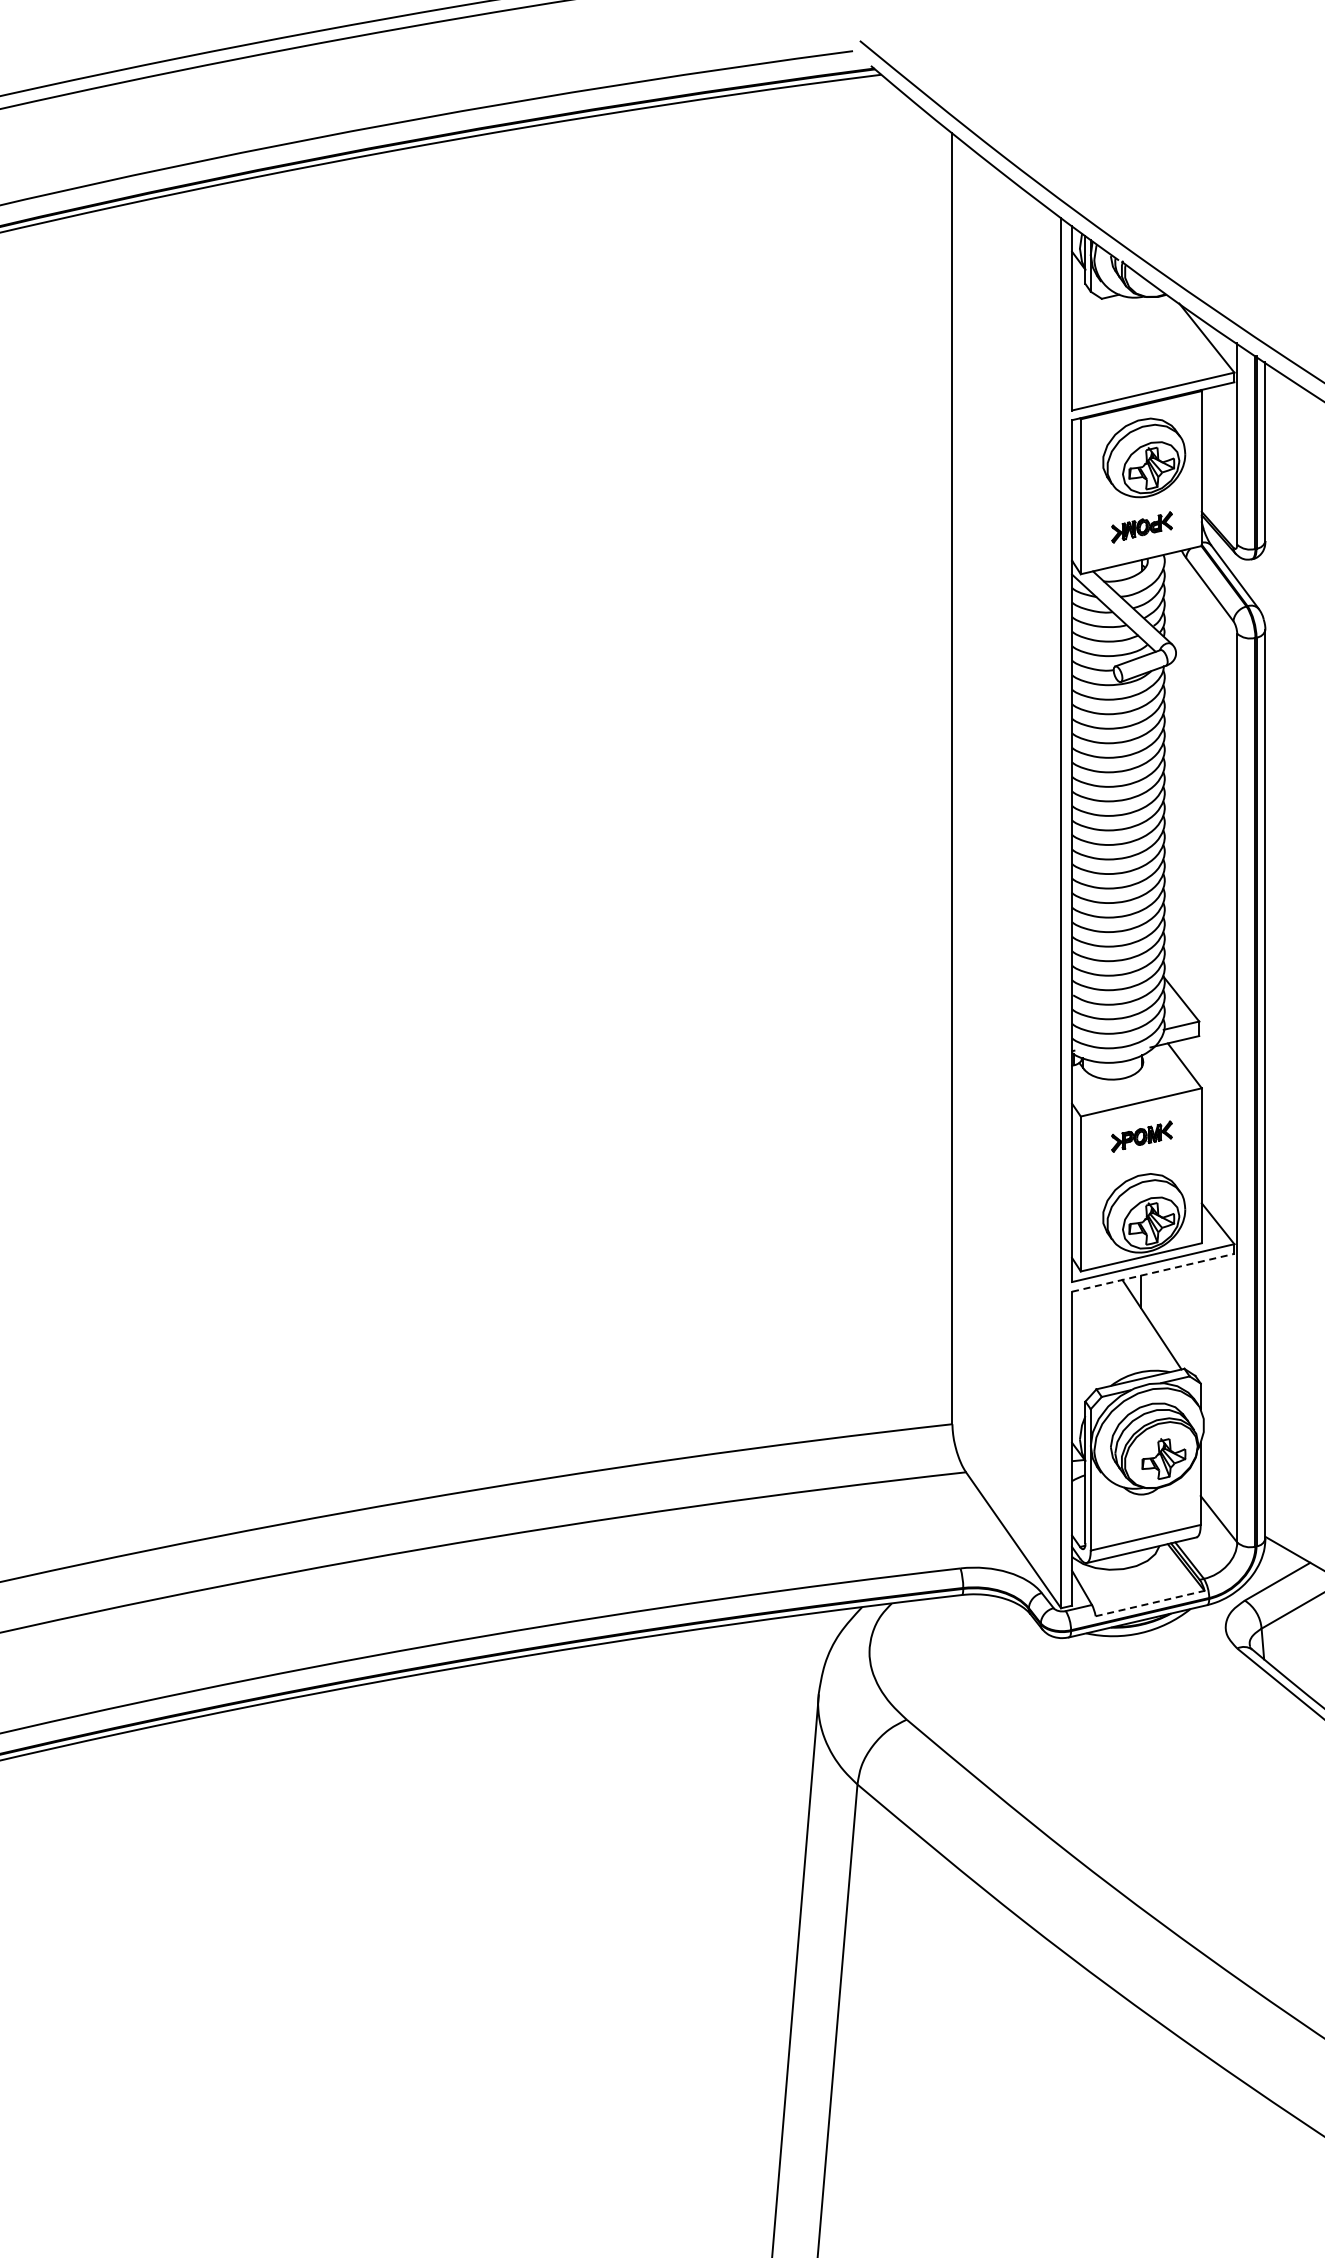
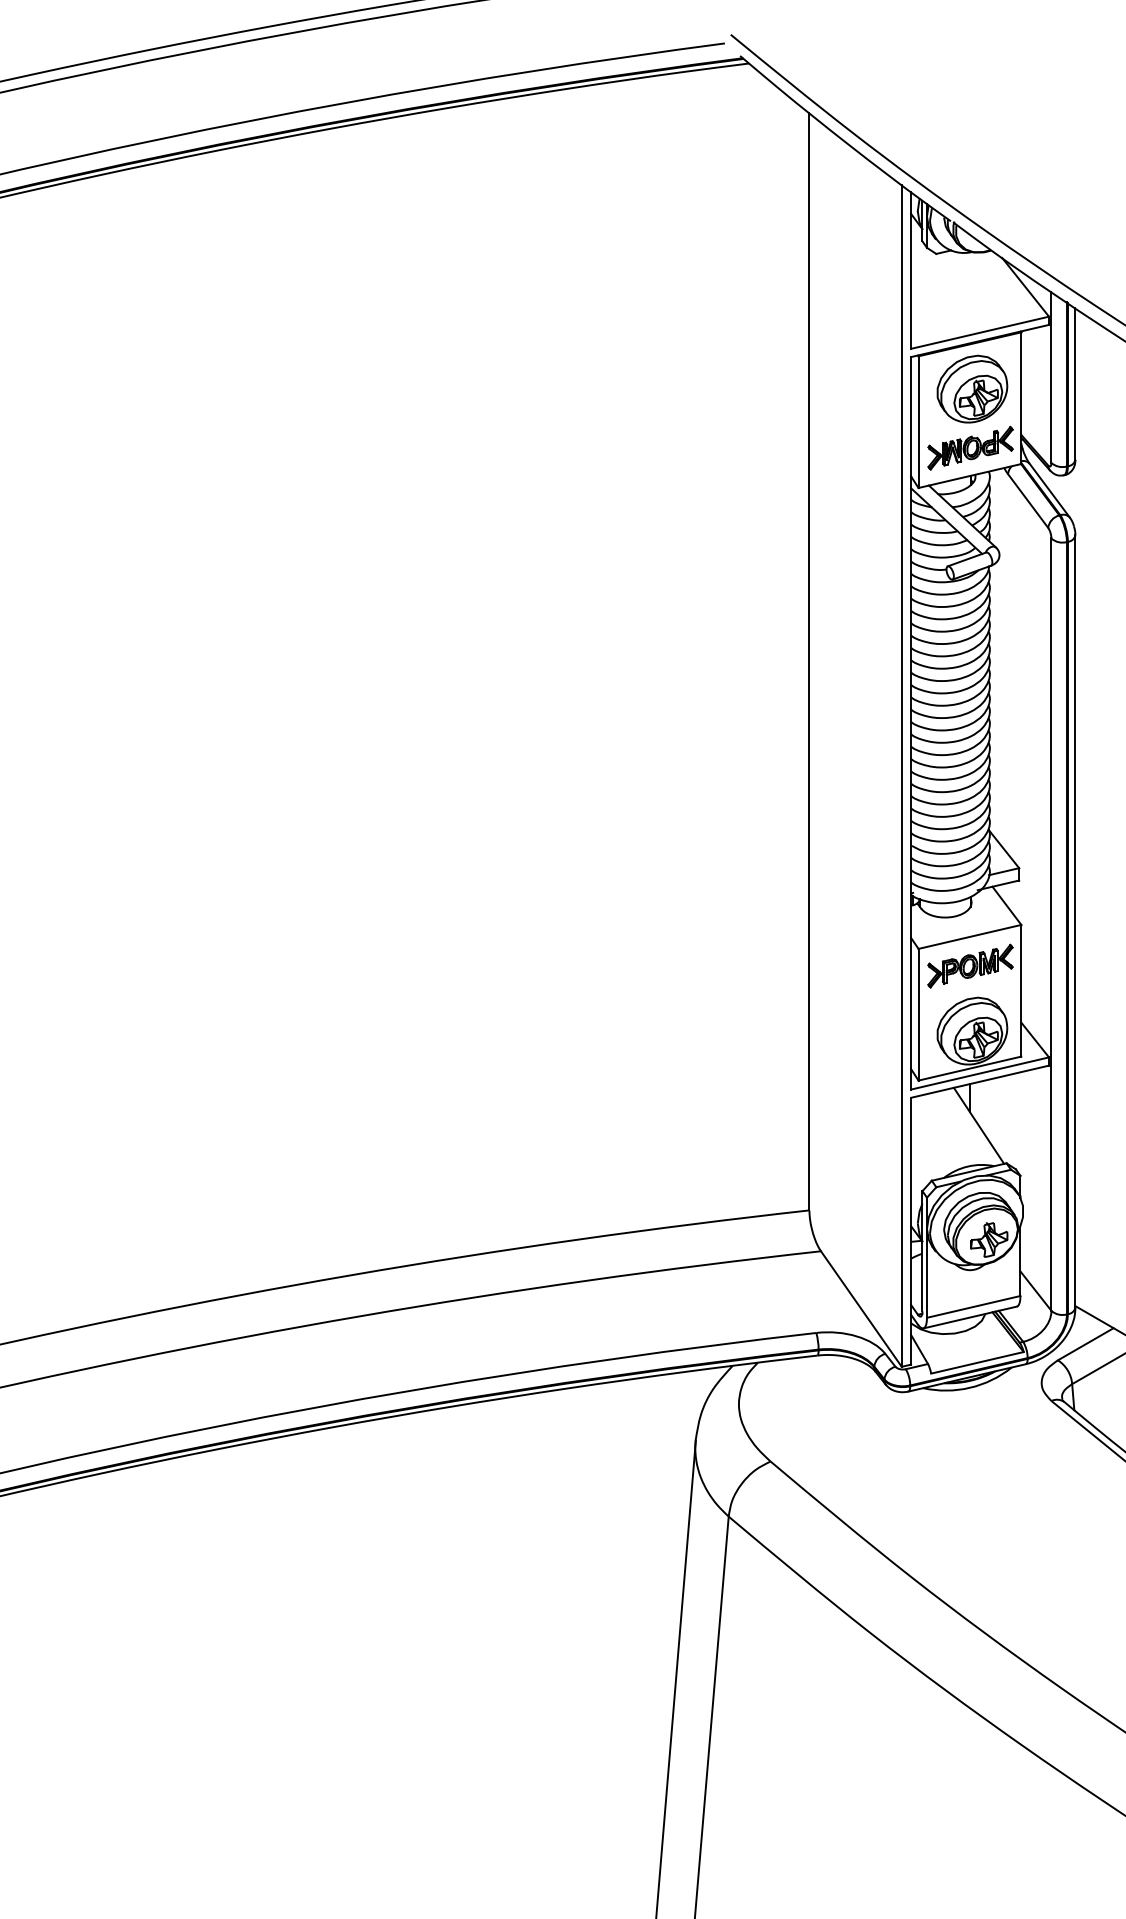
part: (1141, 527) -> (970, 448), size x1.67
part: (1141, 1136) -> (970, 965), size x1.67
line: (1153, 1272) -> (980, 1081), dashed -> solid
line: (1150, 1603) -> (977, 1362), dashed -> solid

